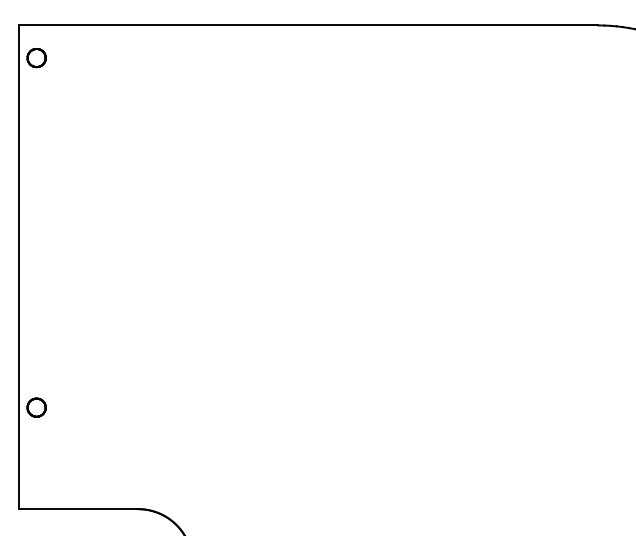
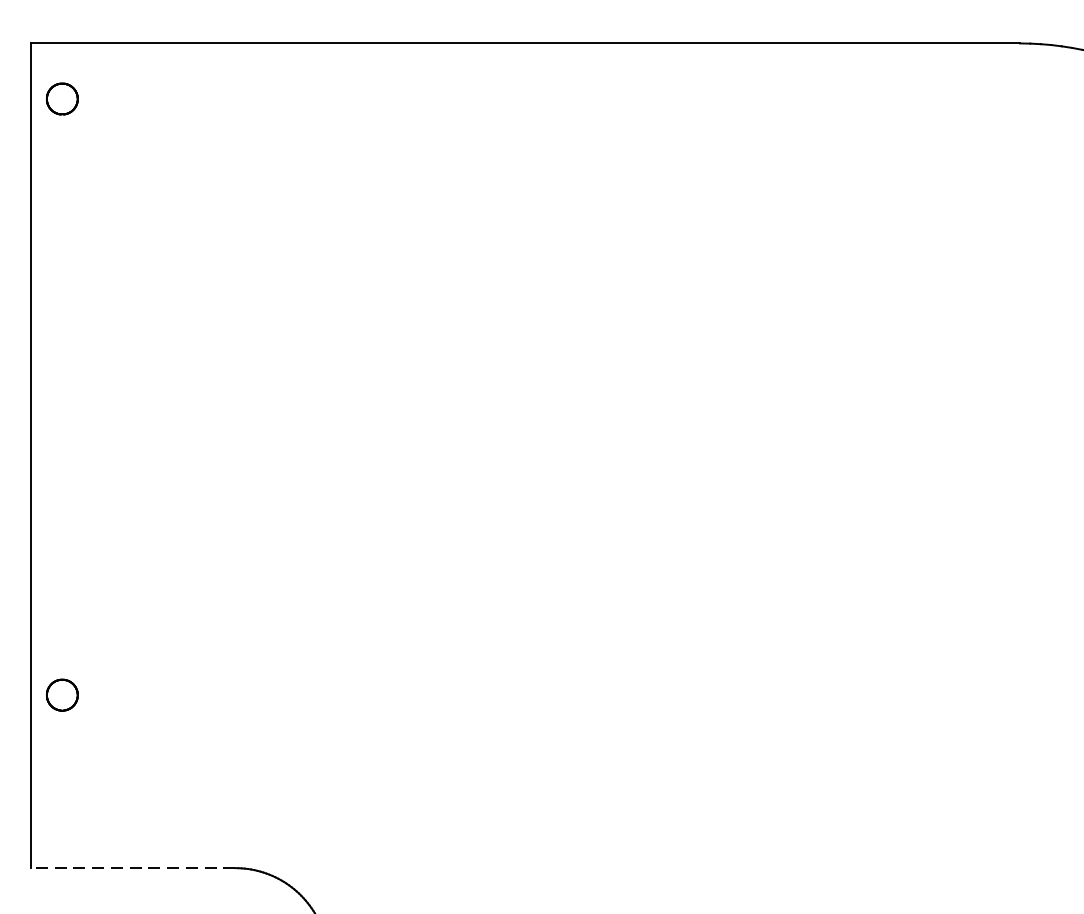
line: (78, 509) -> (133, 868), solid -> dashed

